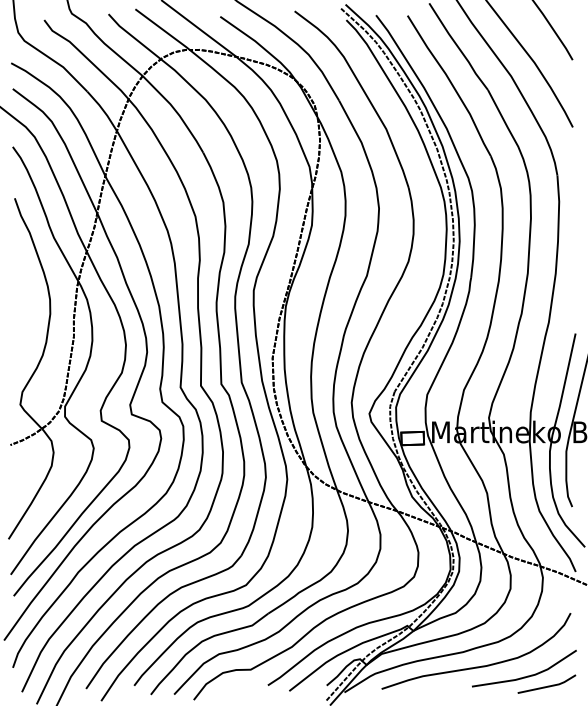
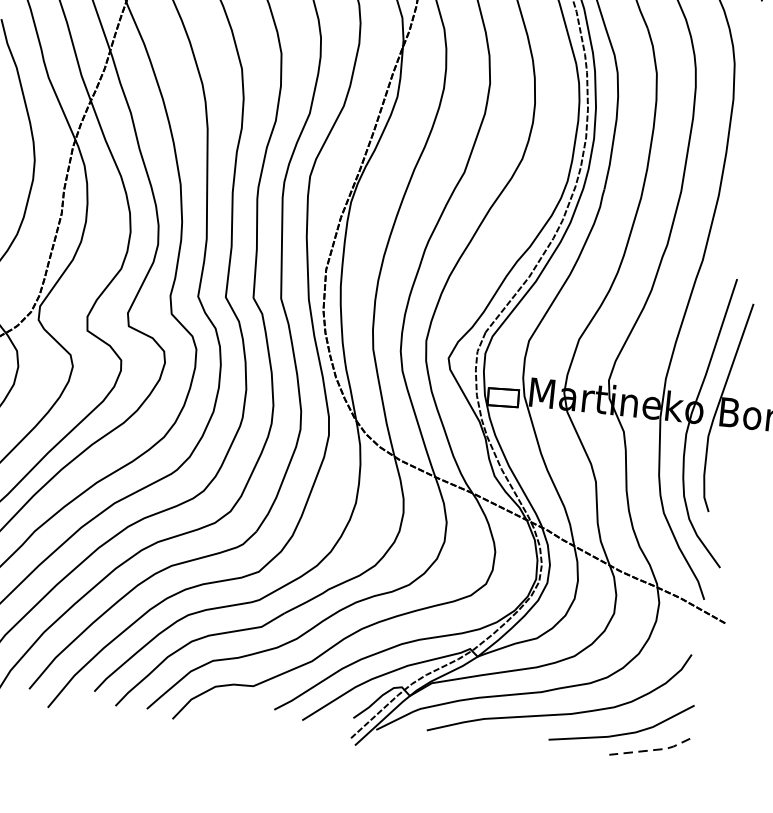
line: (548, 686) -> (651, 750), solid -> dashed

